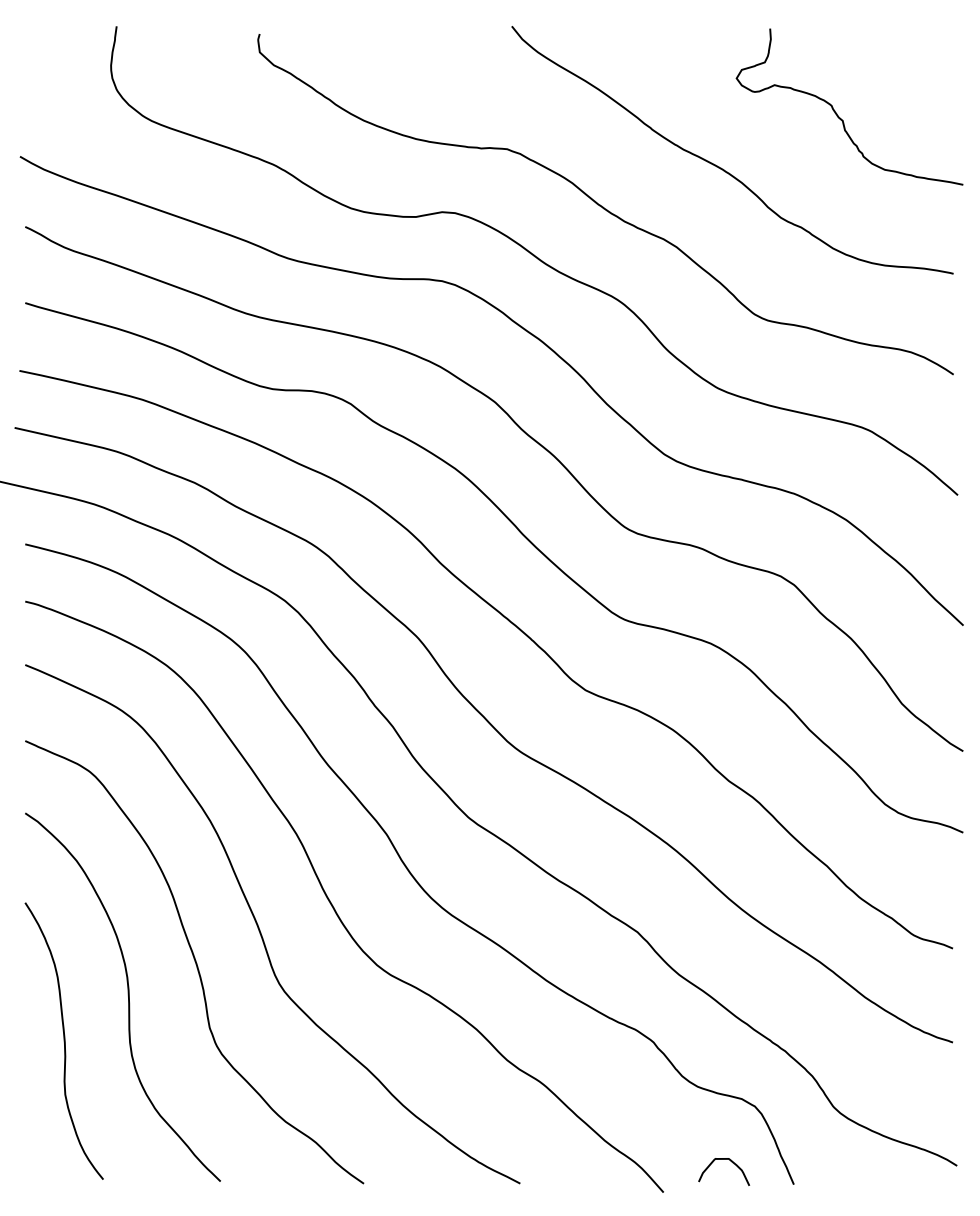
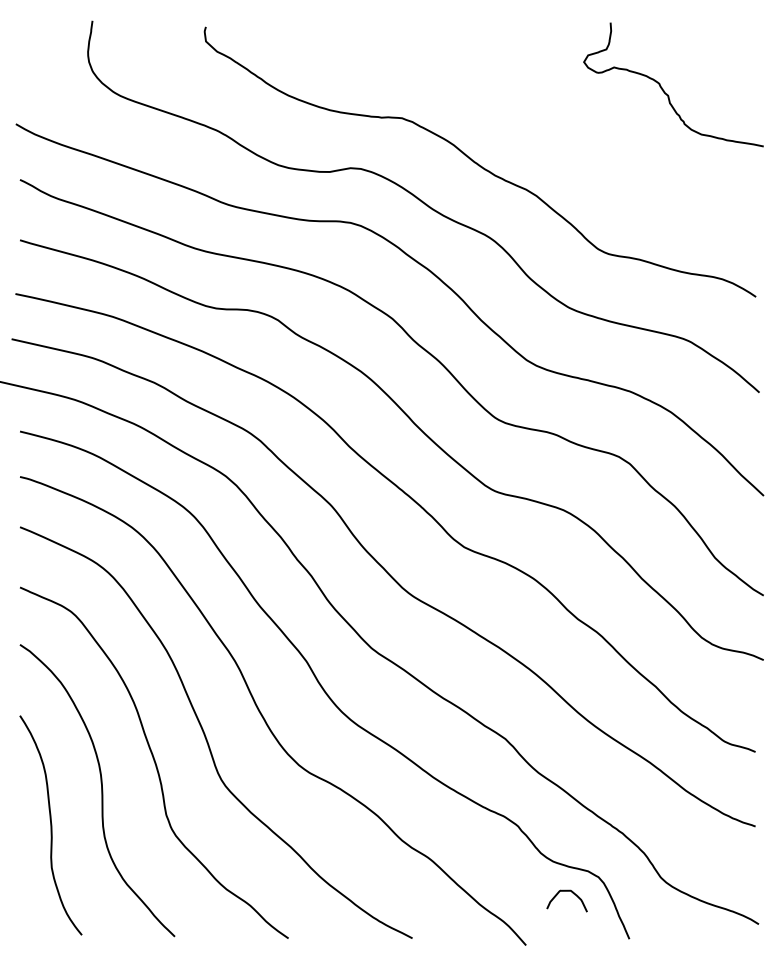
curve: (723, 168) -> (573, 133), removed
curve: (723, 1159) -> (566, 891), moved

